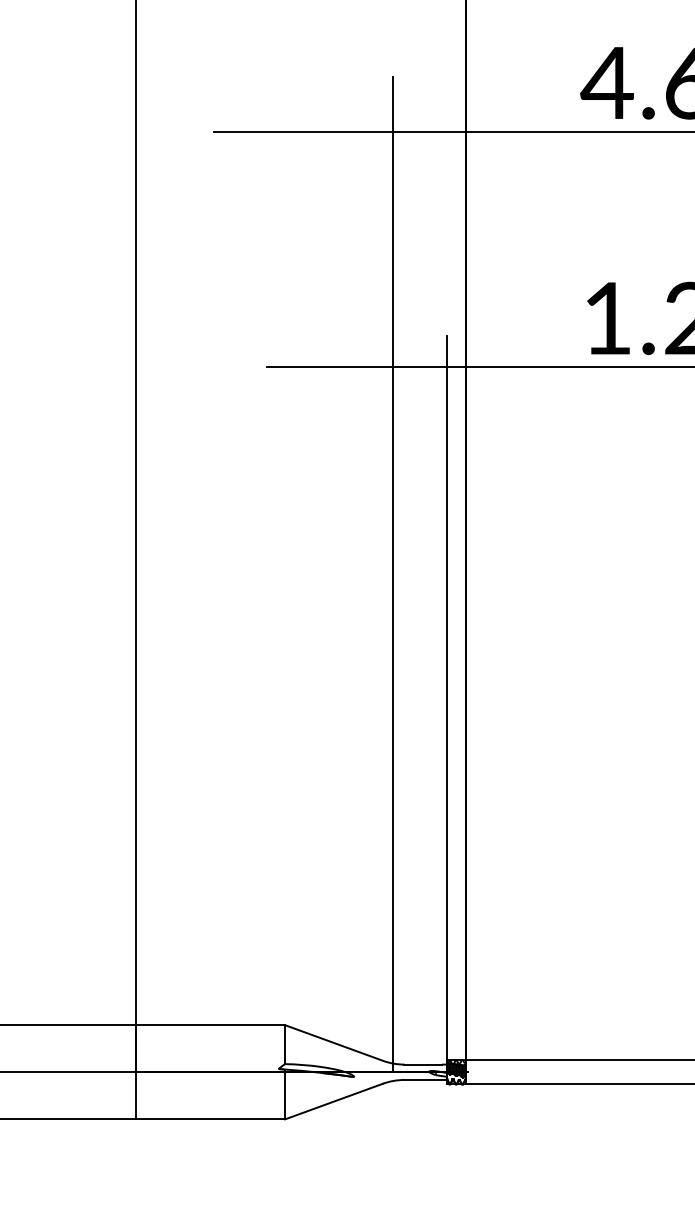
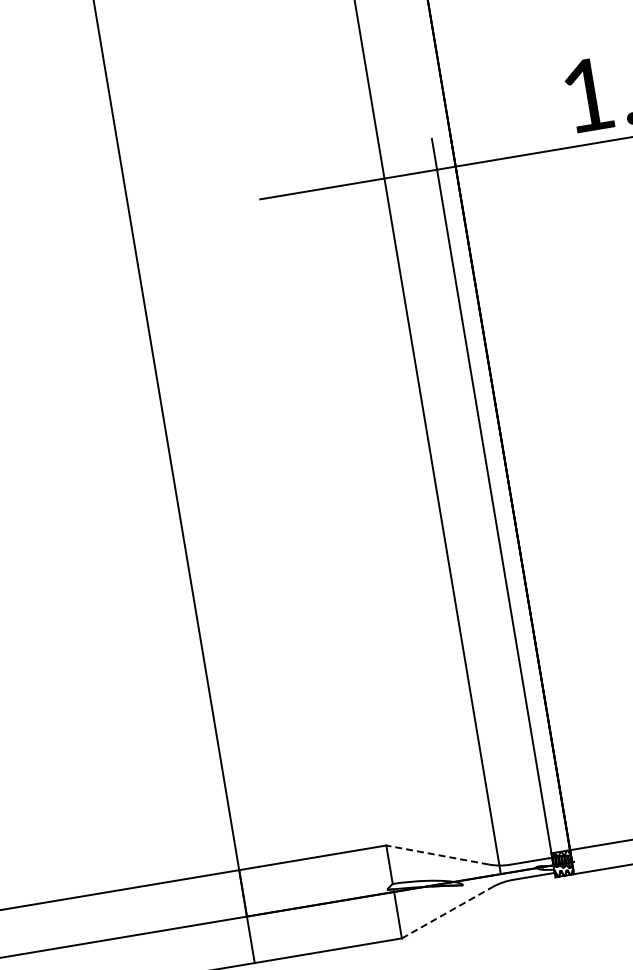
line: (333, 1042) -> (436, 854), solid -> dashed
line: (334, 1101) -> (447, 912), solid -> dashed

